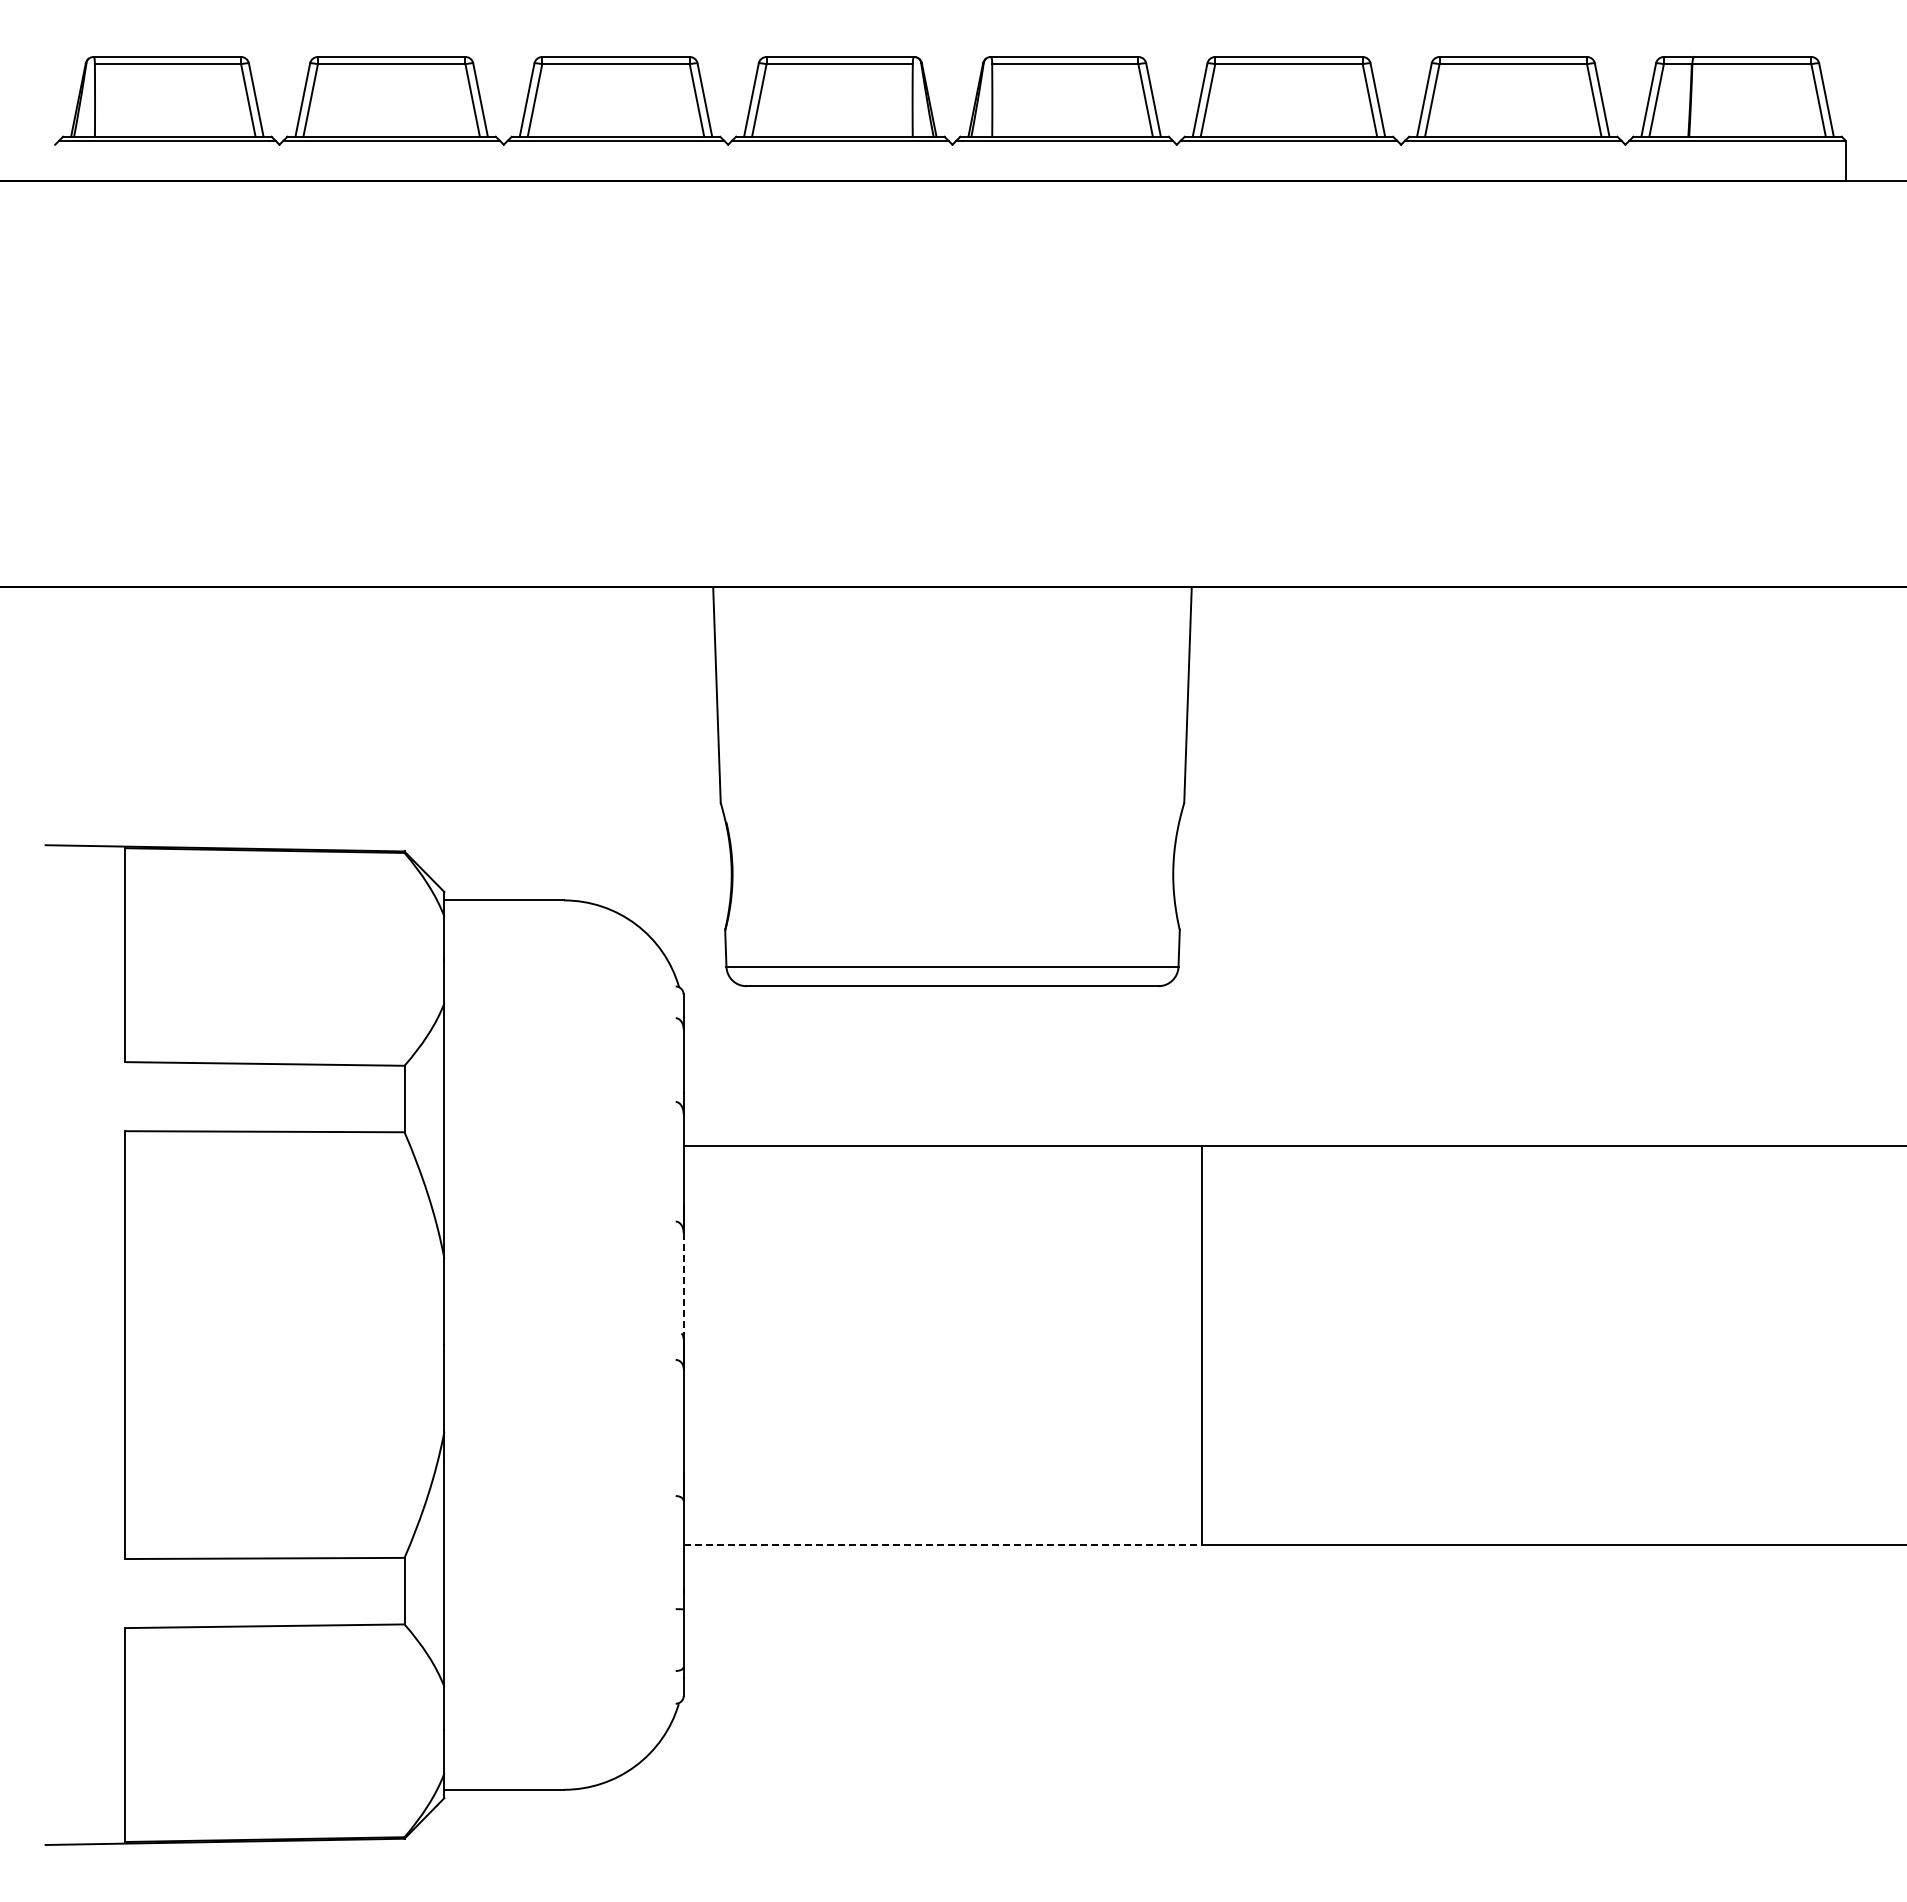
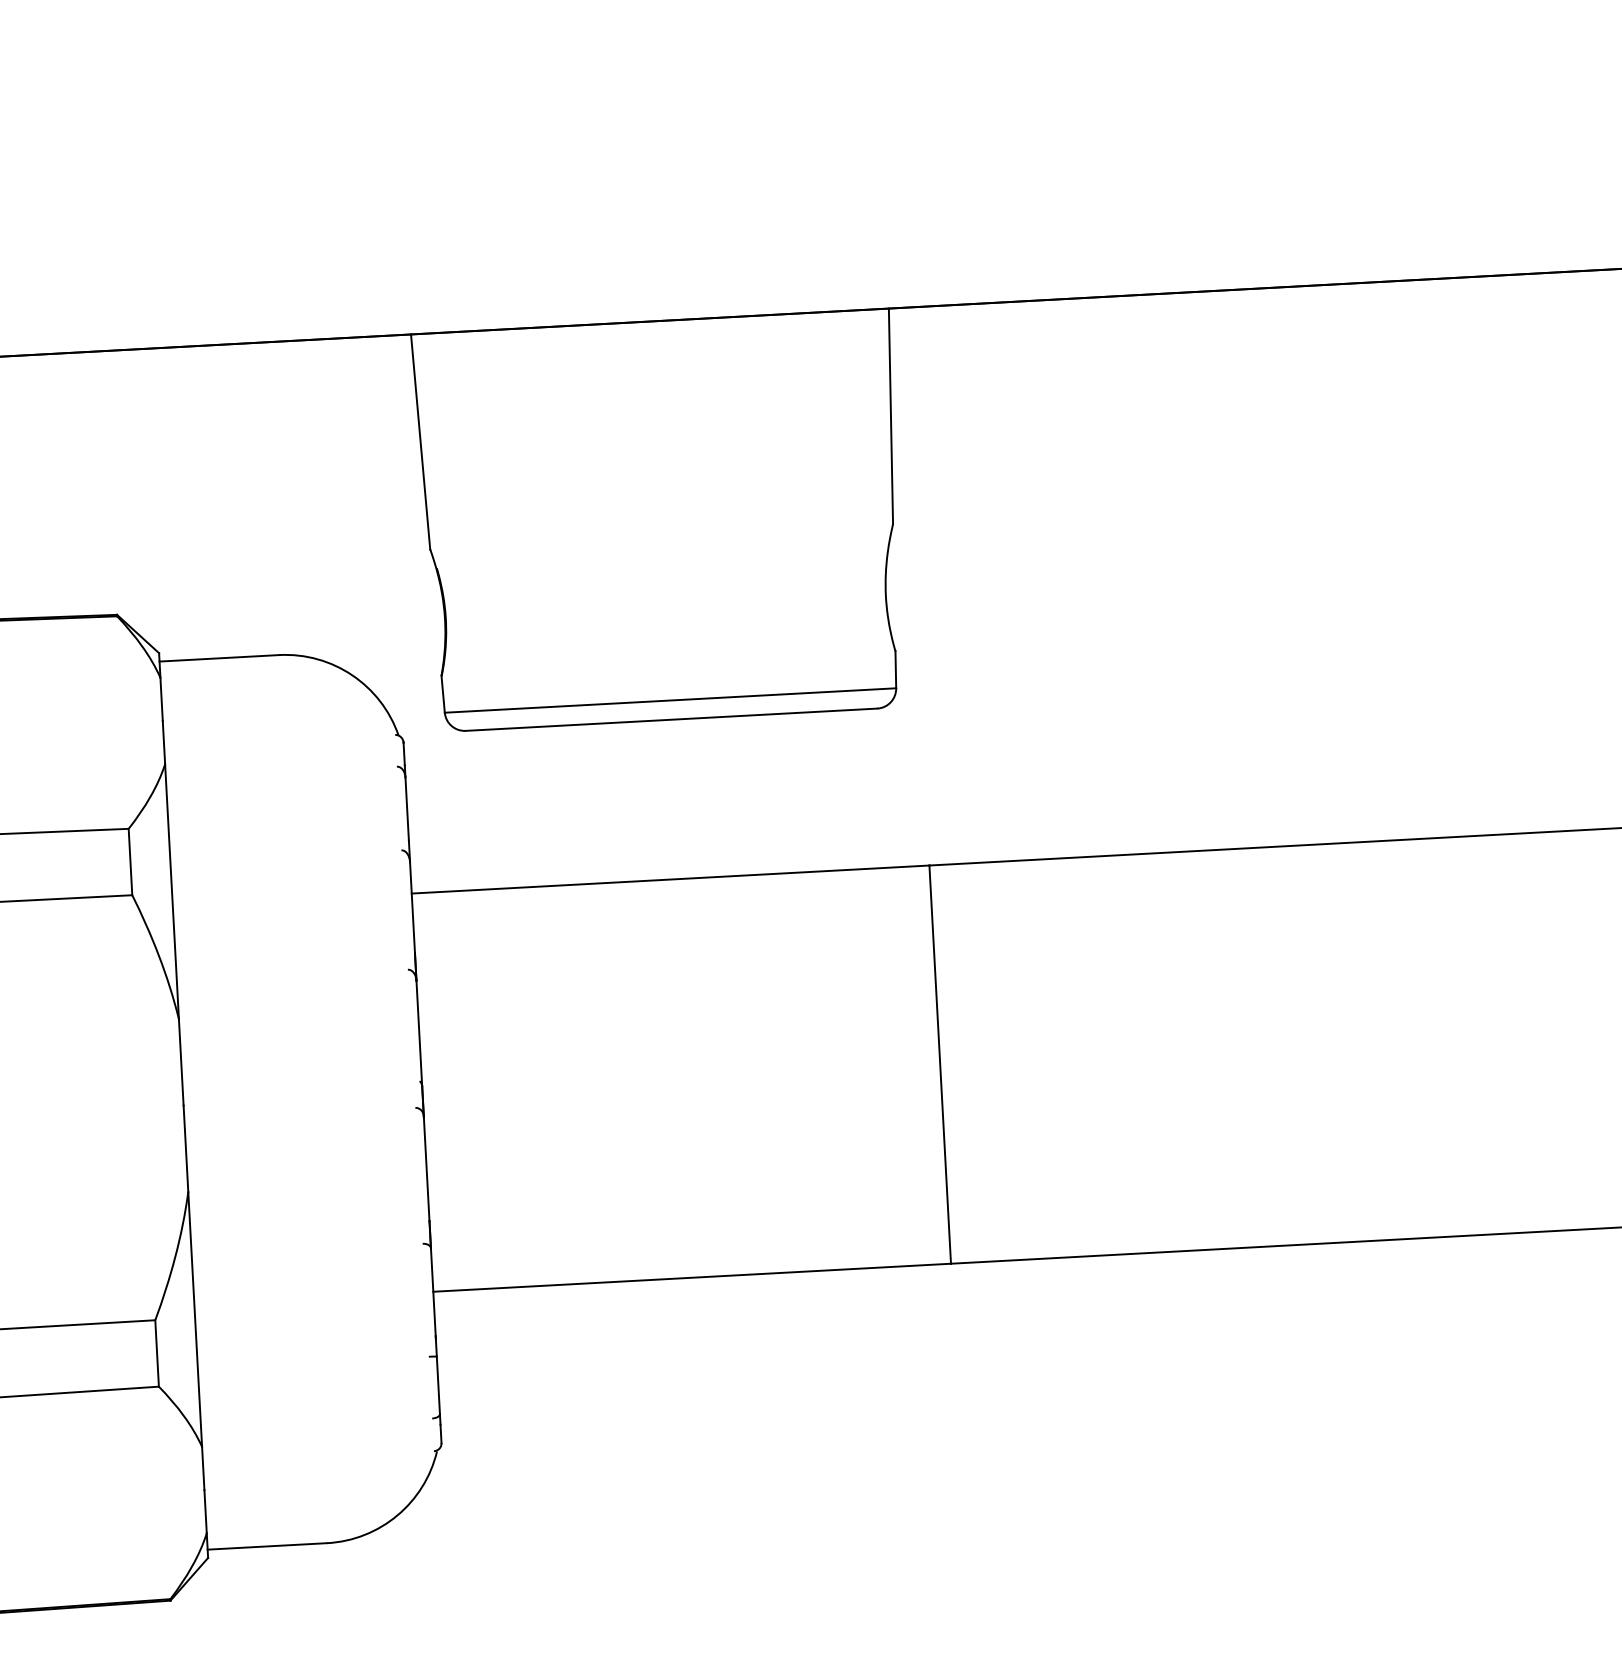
line: (683, 1286) -> (419, 1034), dashed -> solid
line: (943, 1544) -> (692, 1277), dashed -> solid

